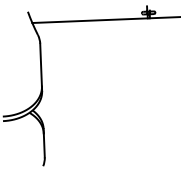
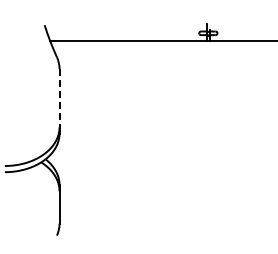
line: (41, 65) -> (59, 98), solid -> dashed

